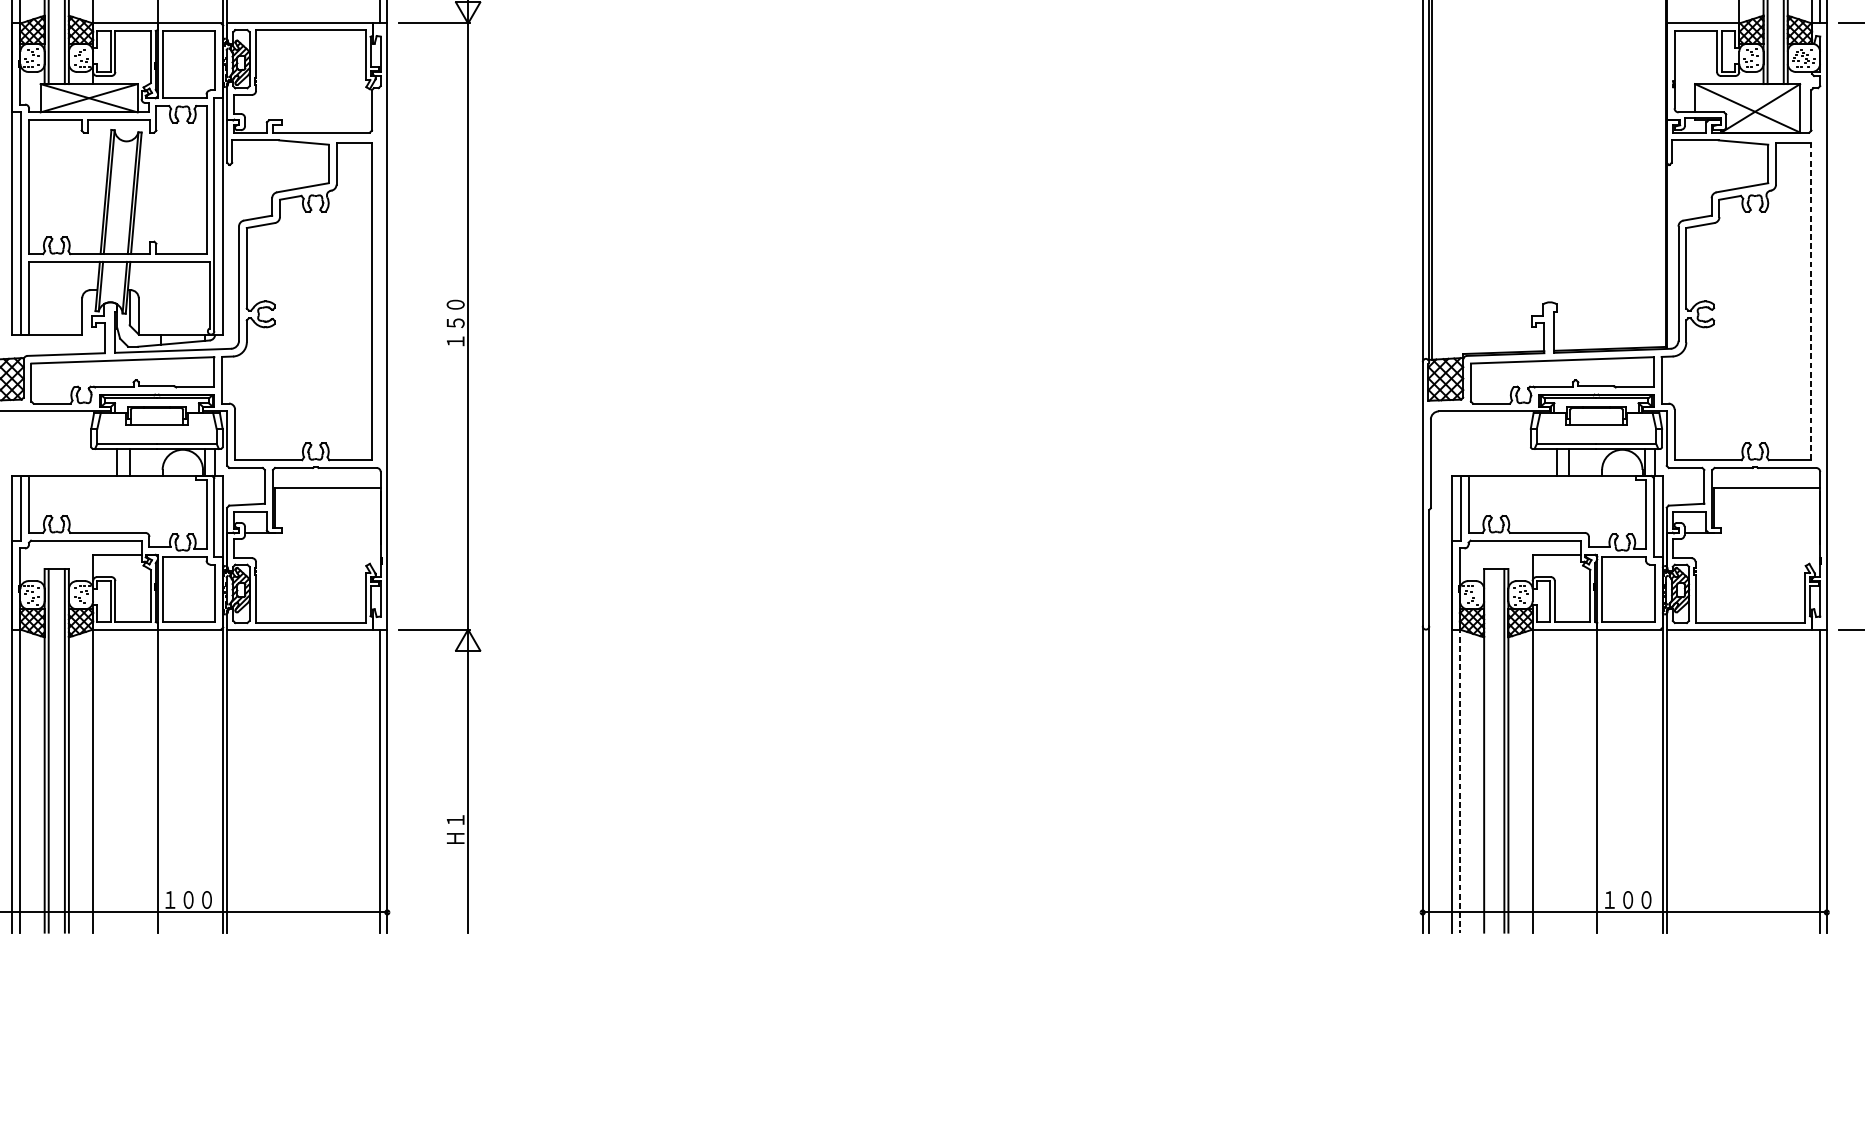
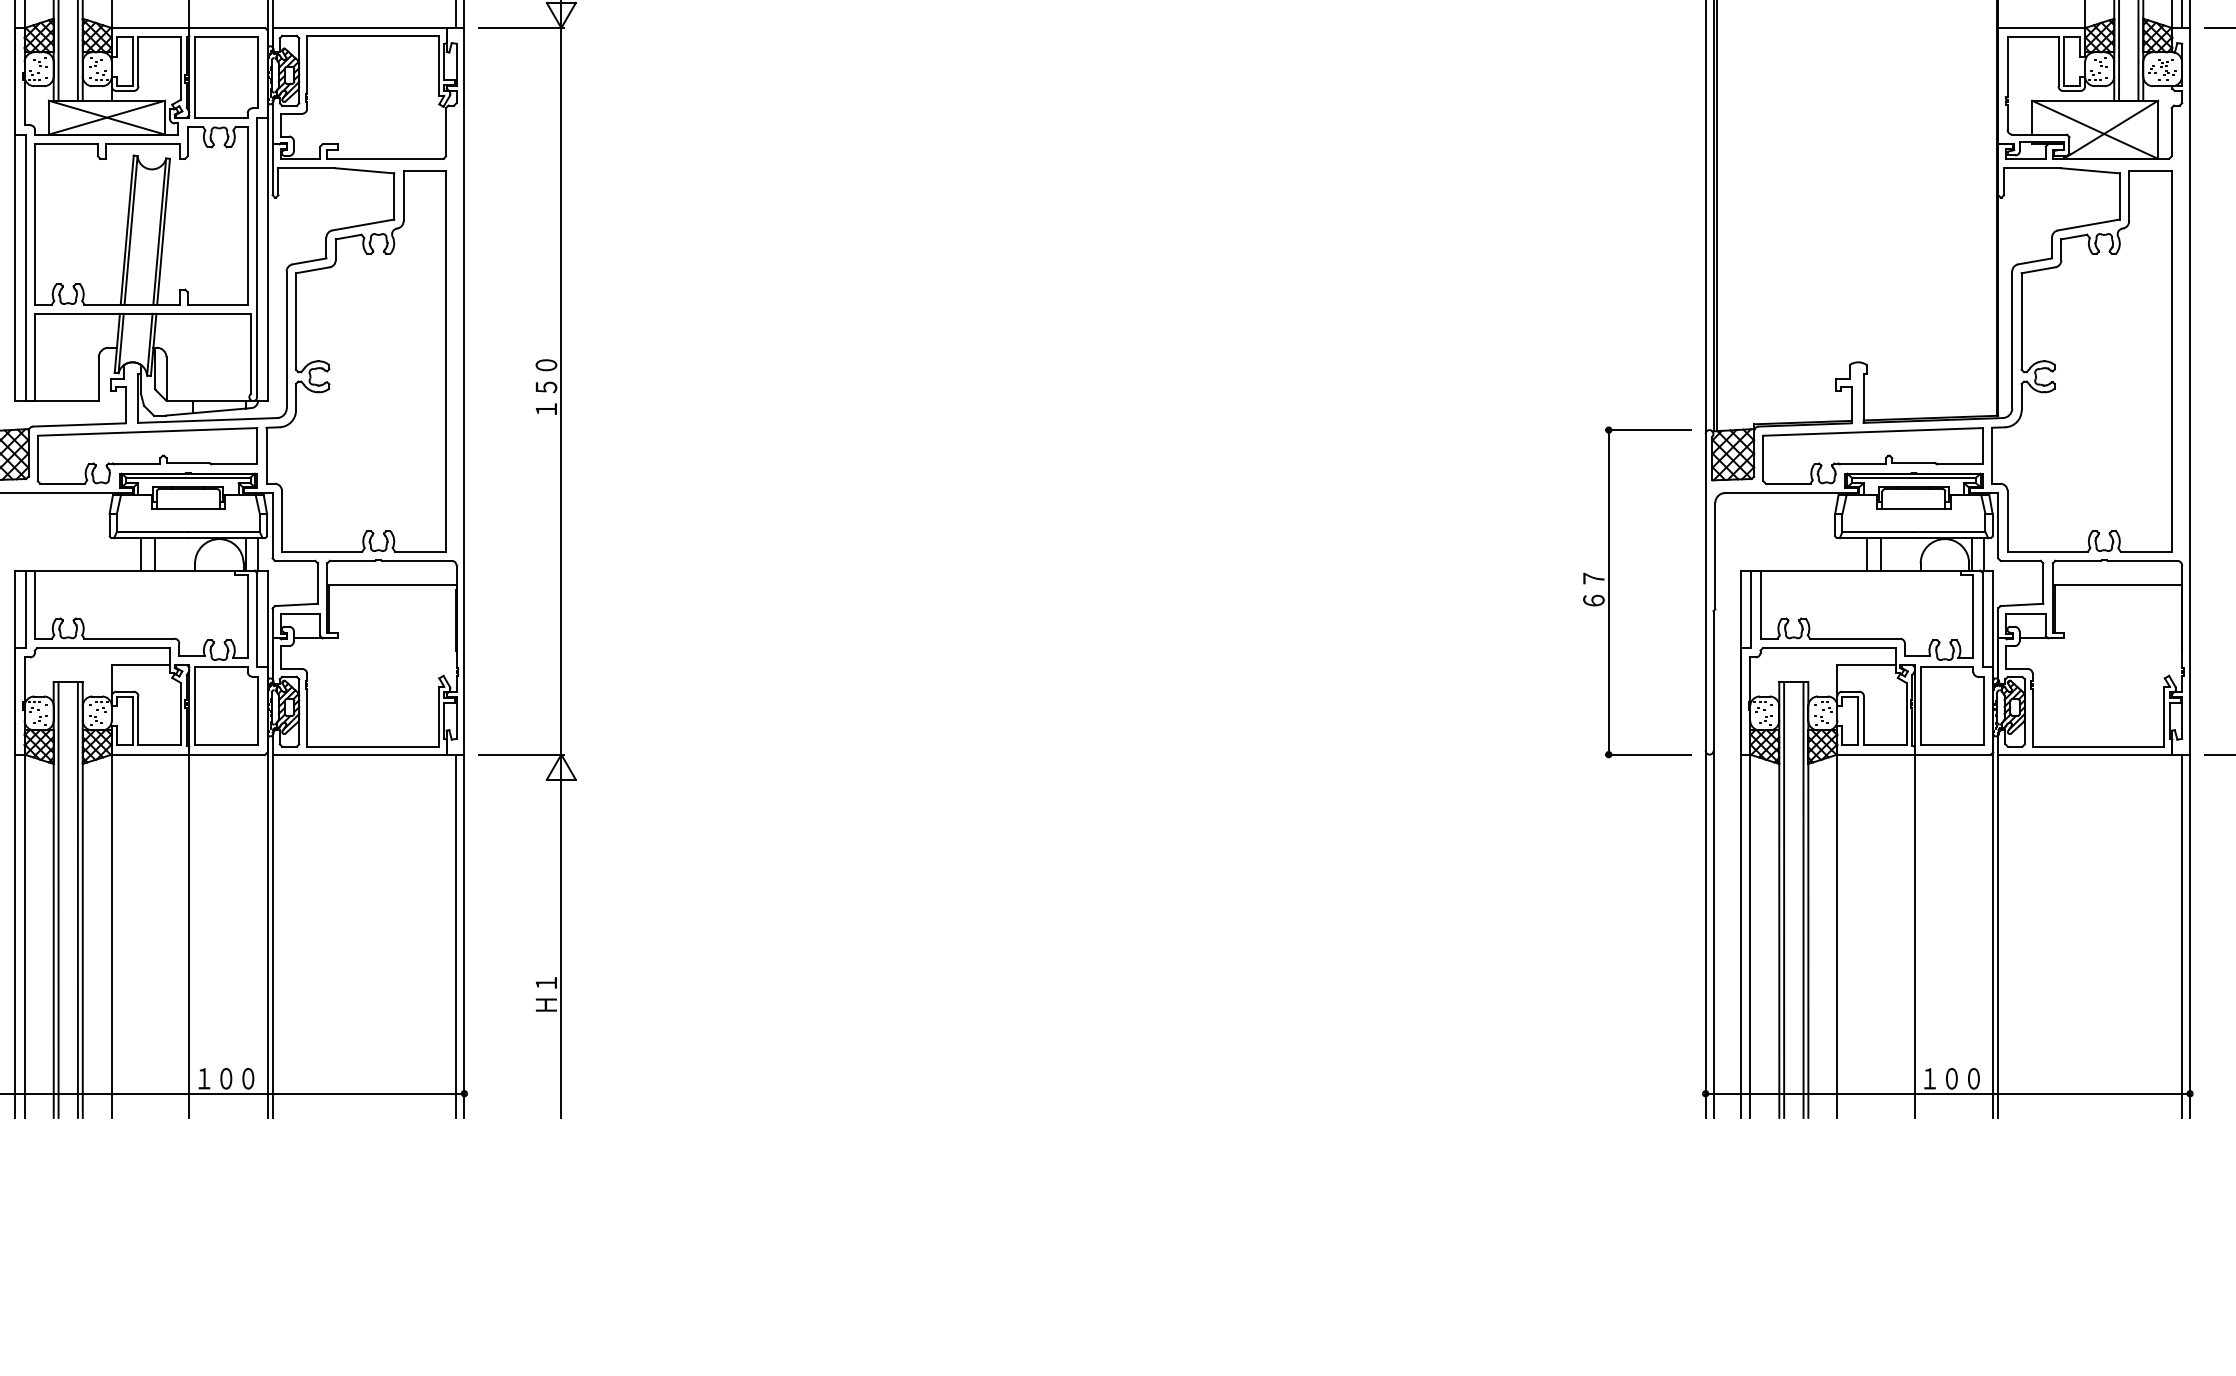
line: (1811, 300) -> (2171, 360), dashed -> solid
part: (1342, 494) -> (1609, 592), added
line: (1488, 750) -> (1784, 899), added
line: (1460, 780) -> (1750, 935), dashed -> solid

